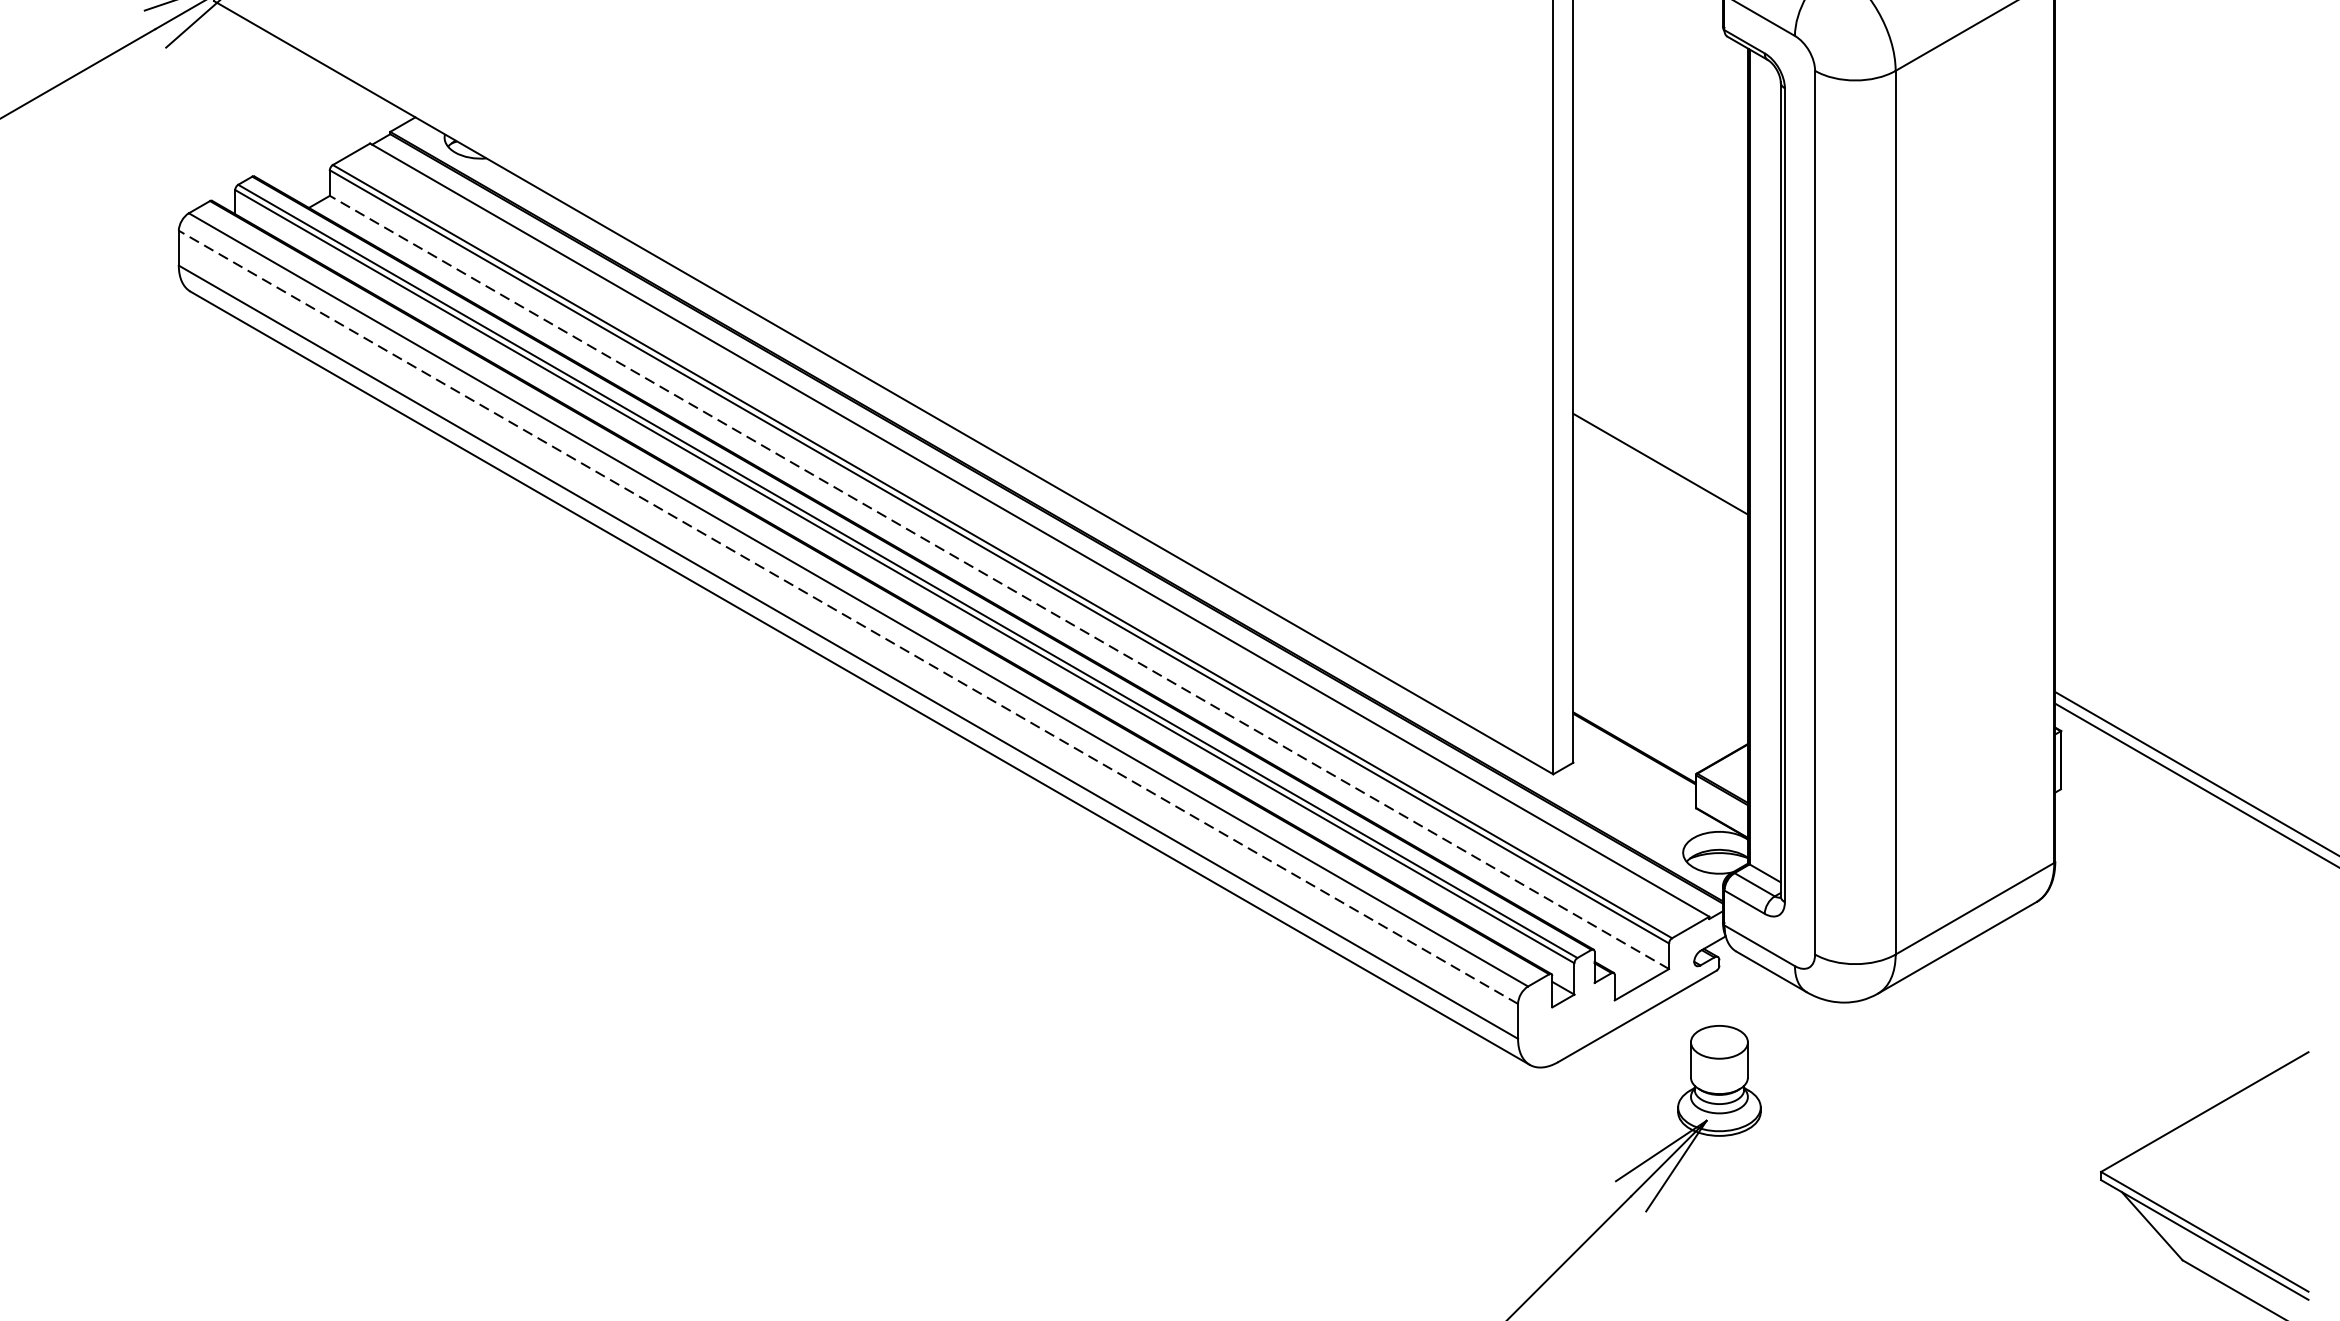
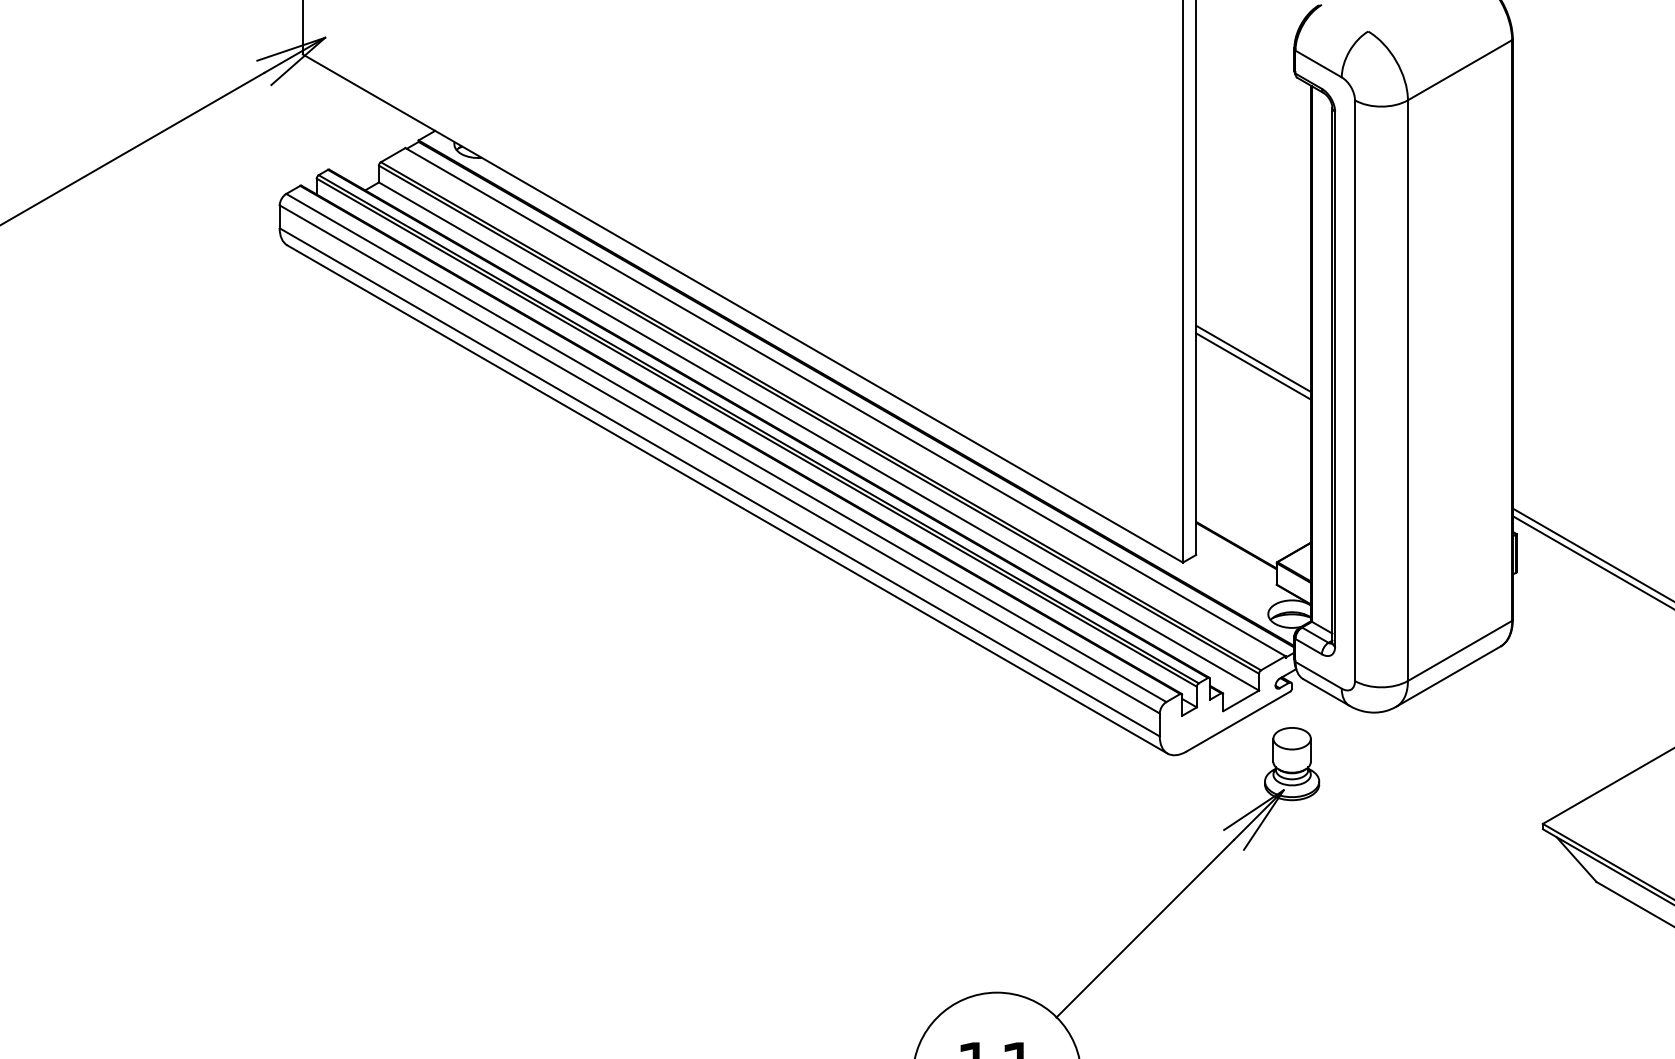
line: (1660, 475) -> (1253, 366), added
line: (998, 582) -> (818, 436), dashed -> solid
line: (848, 617) -> (719, 459), dashed -> solid

